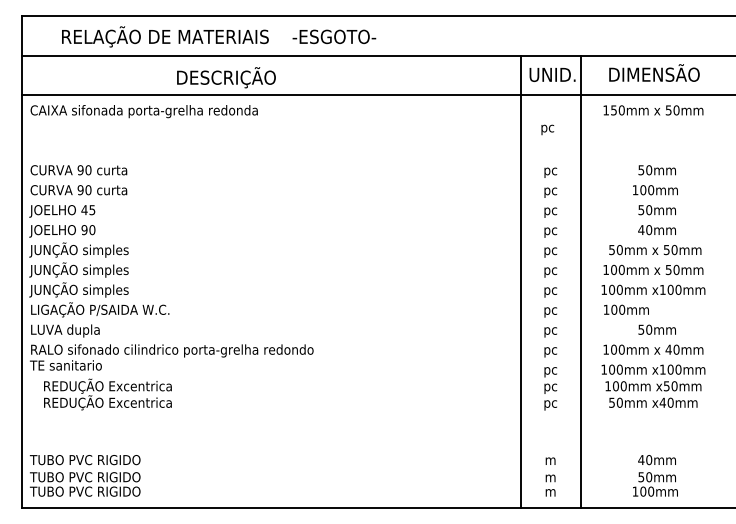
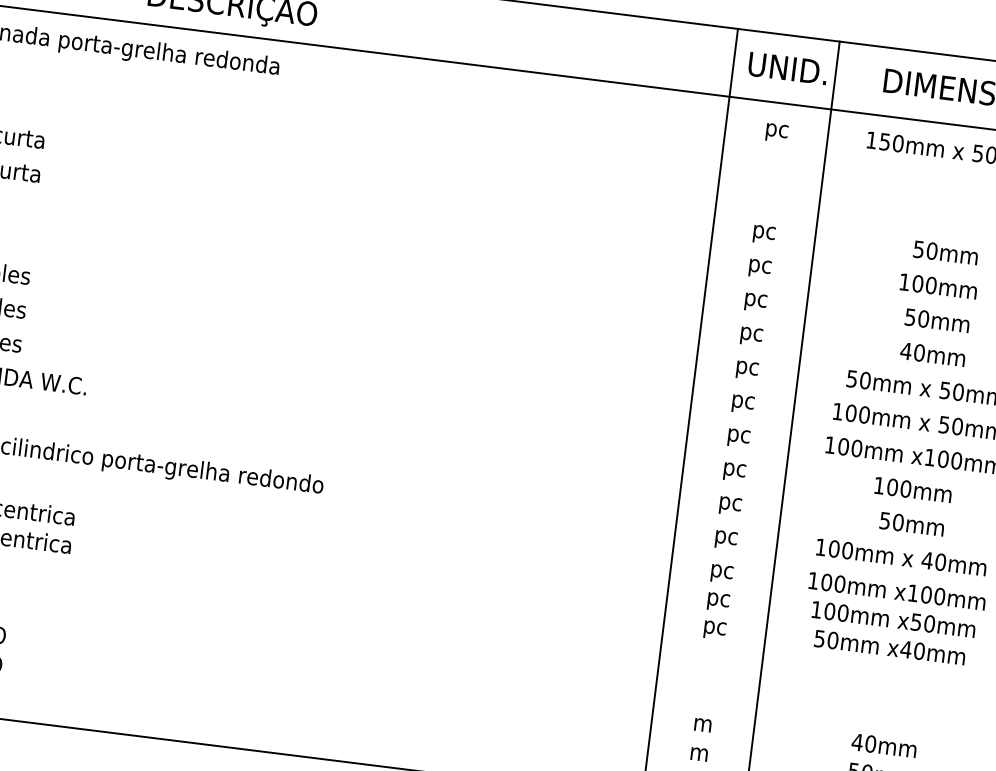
text: (547, 129) -> (776, 132), moved
text: (626, 309) -> (913, 489), moved

